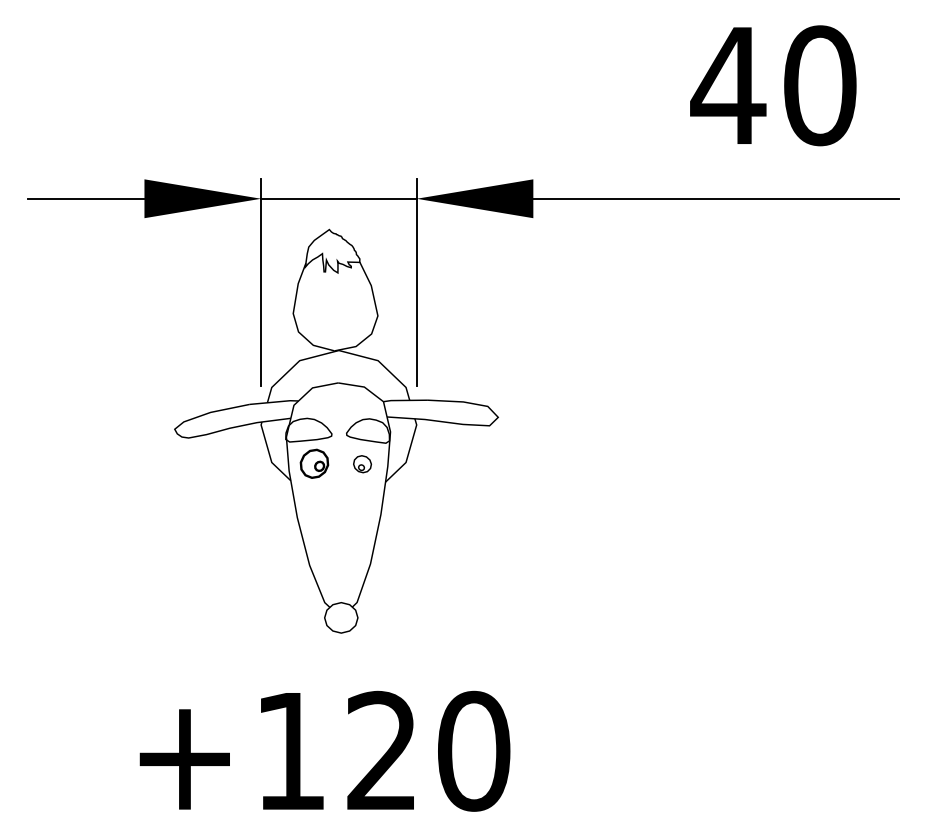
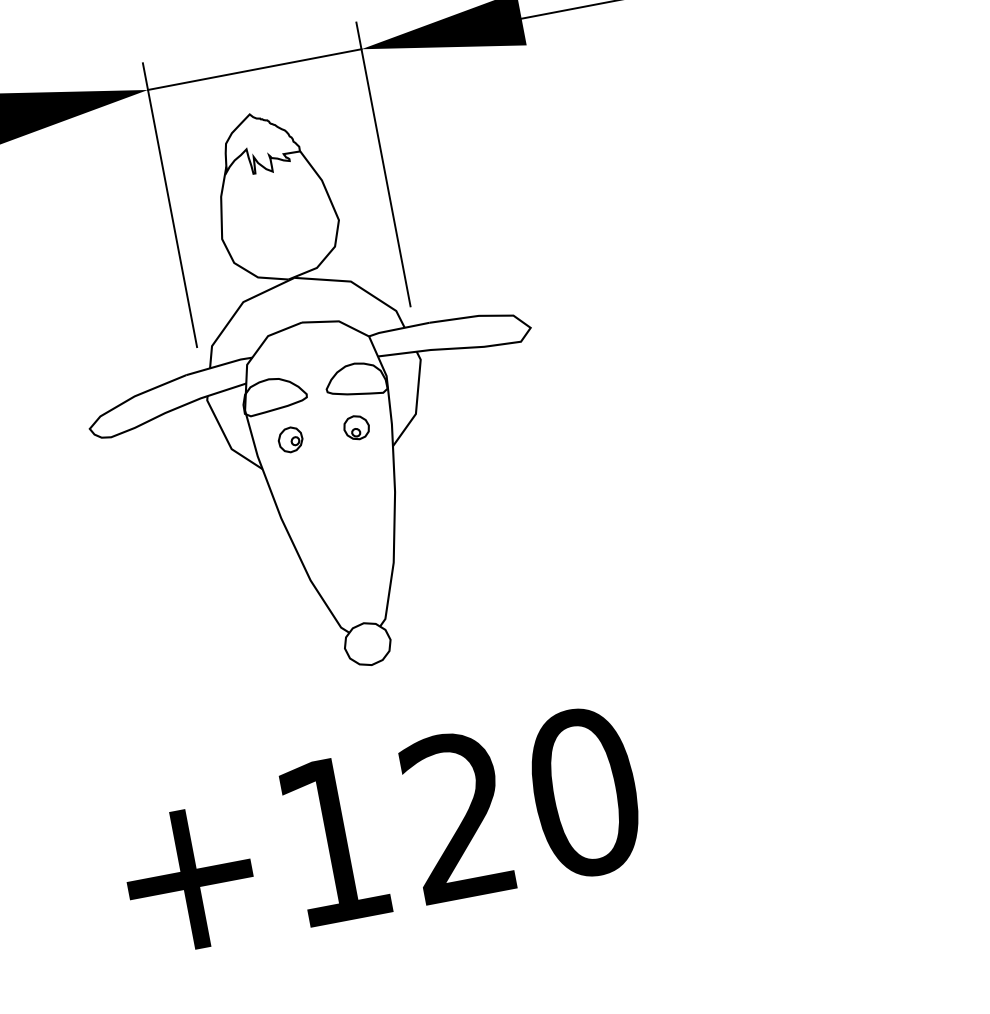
part: (314, 463) -> (290, 439), size x0.62

